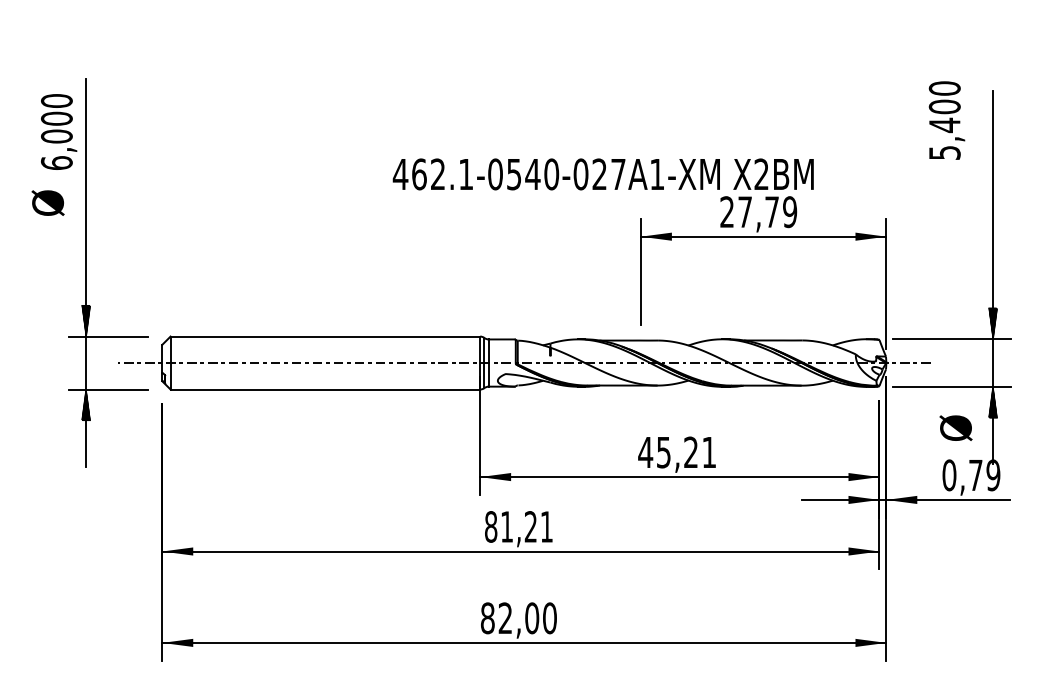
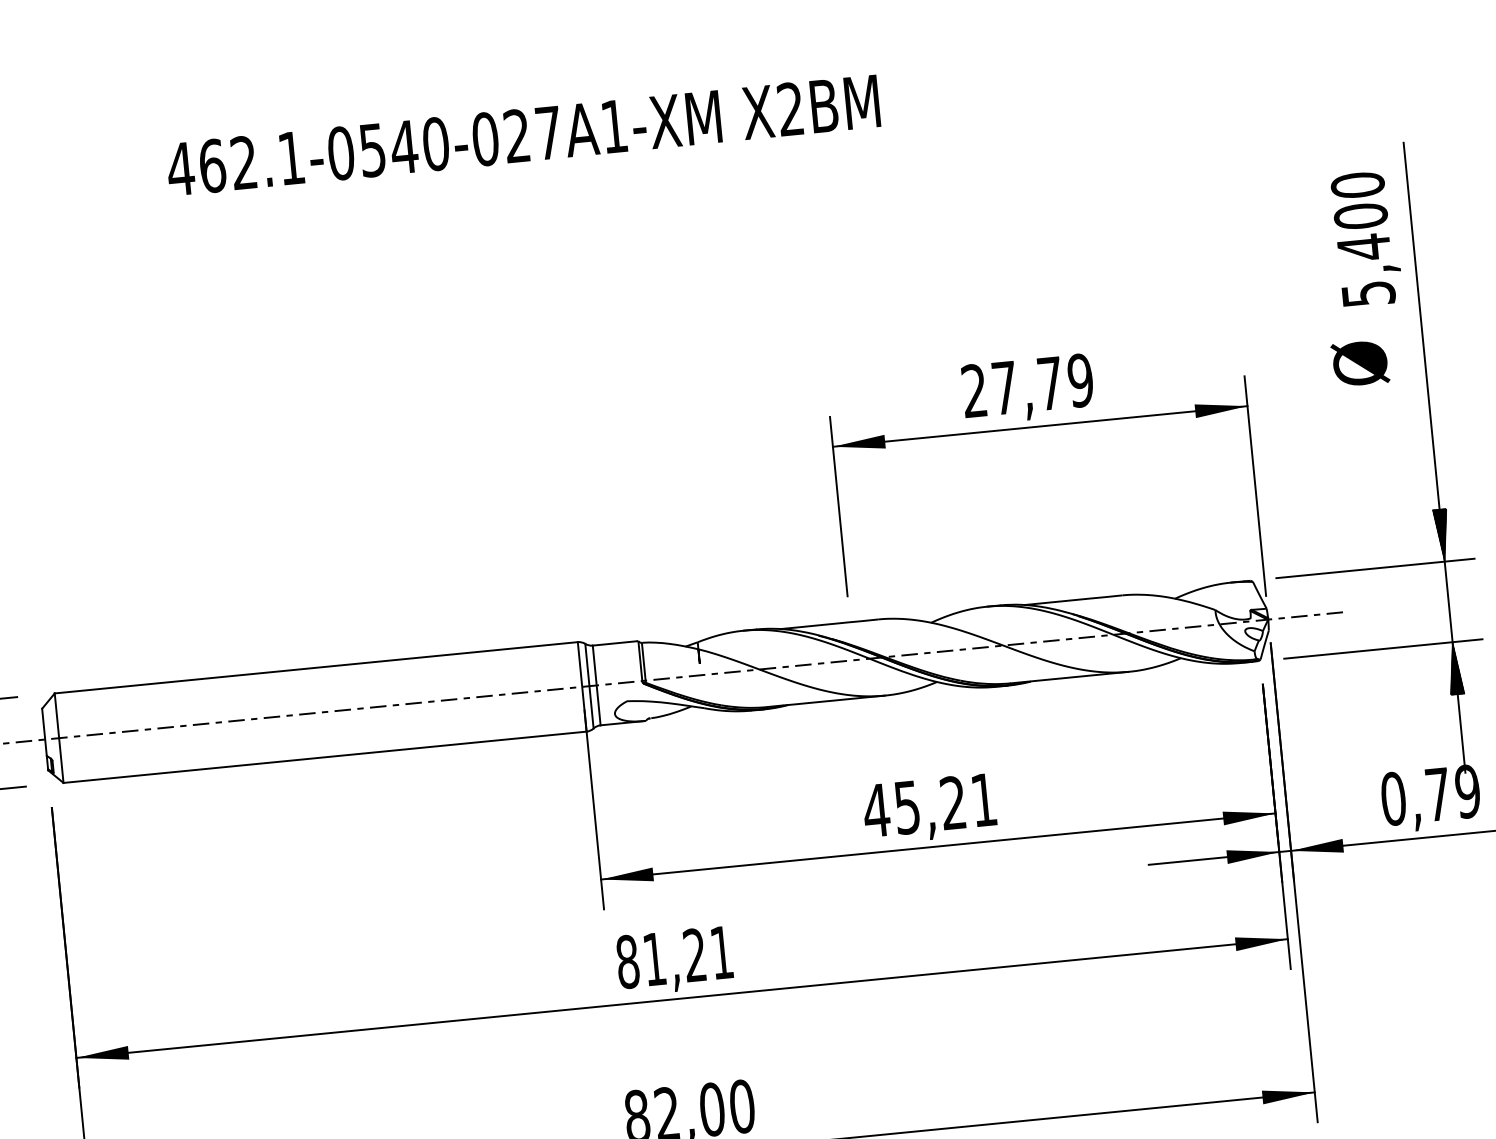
text: (946, 120) -> (1366, 238), moved
text: (602, 174) -> (521, 135), moved
text: (955, 427) -> (1359, 362), moved

